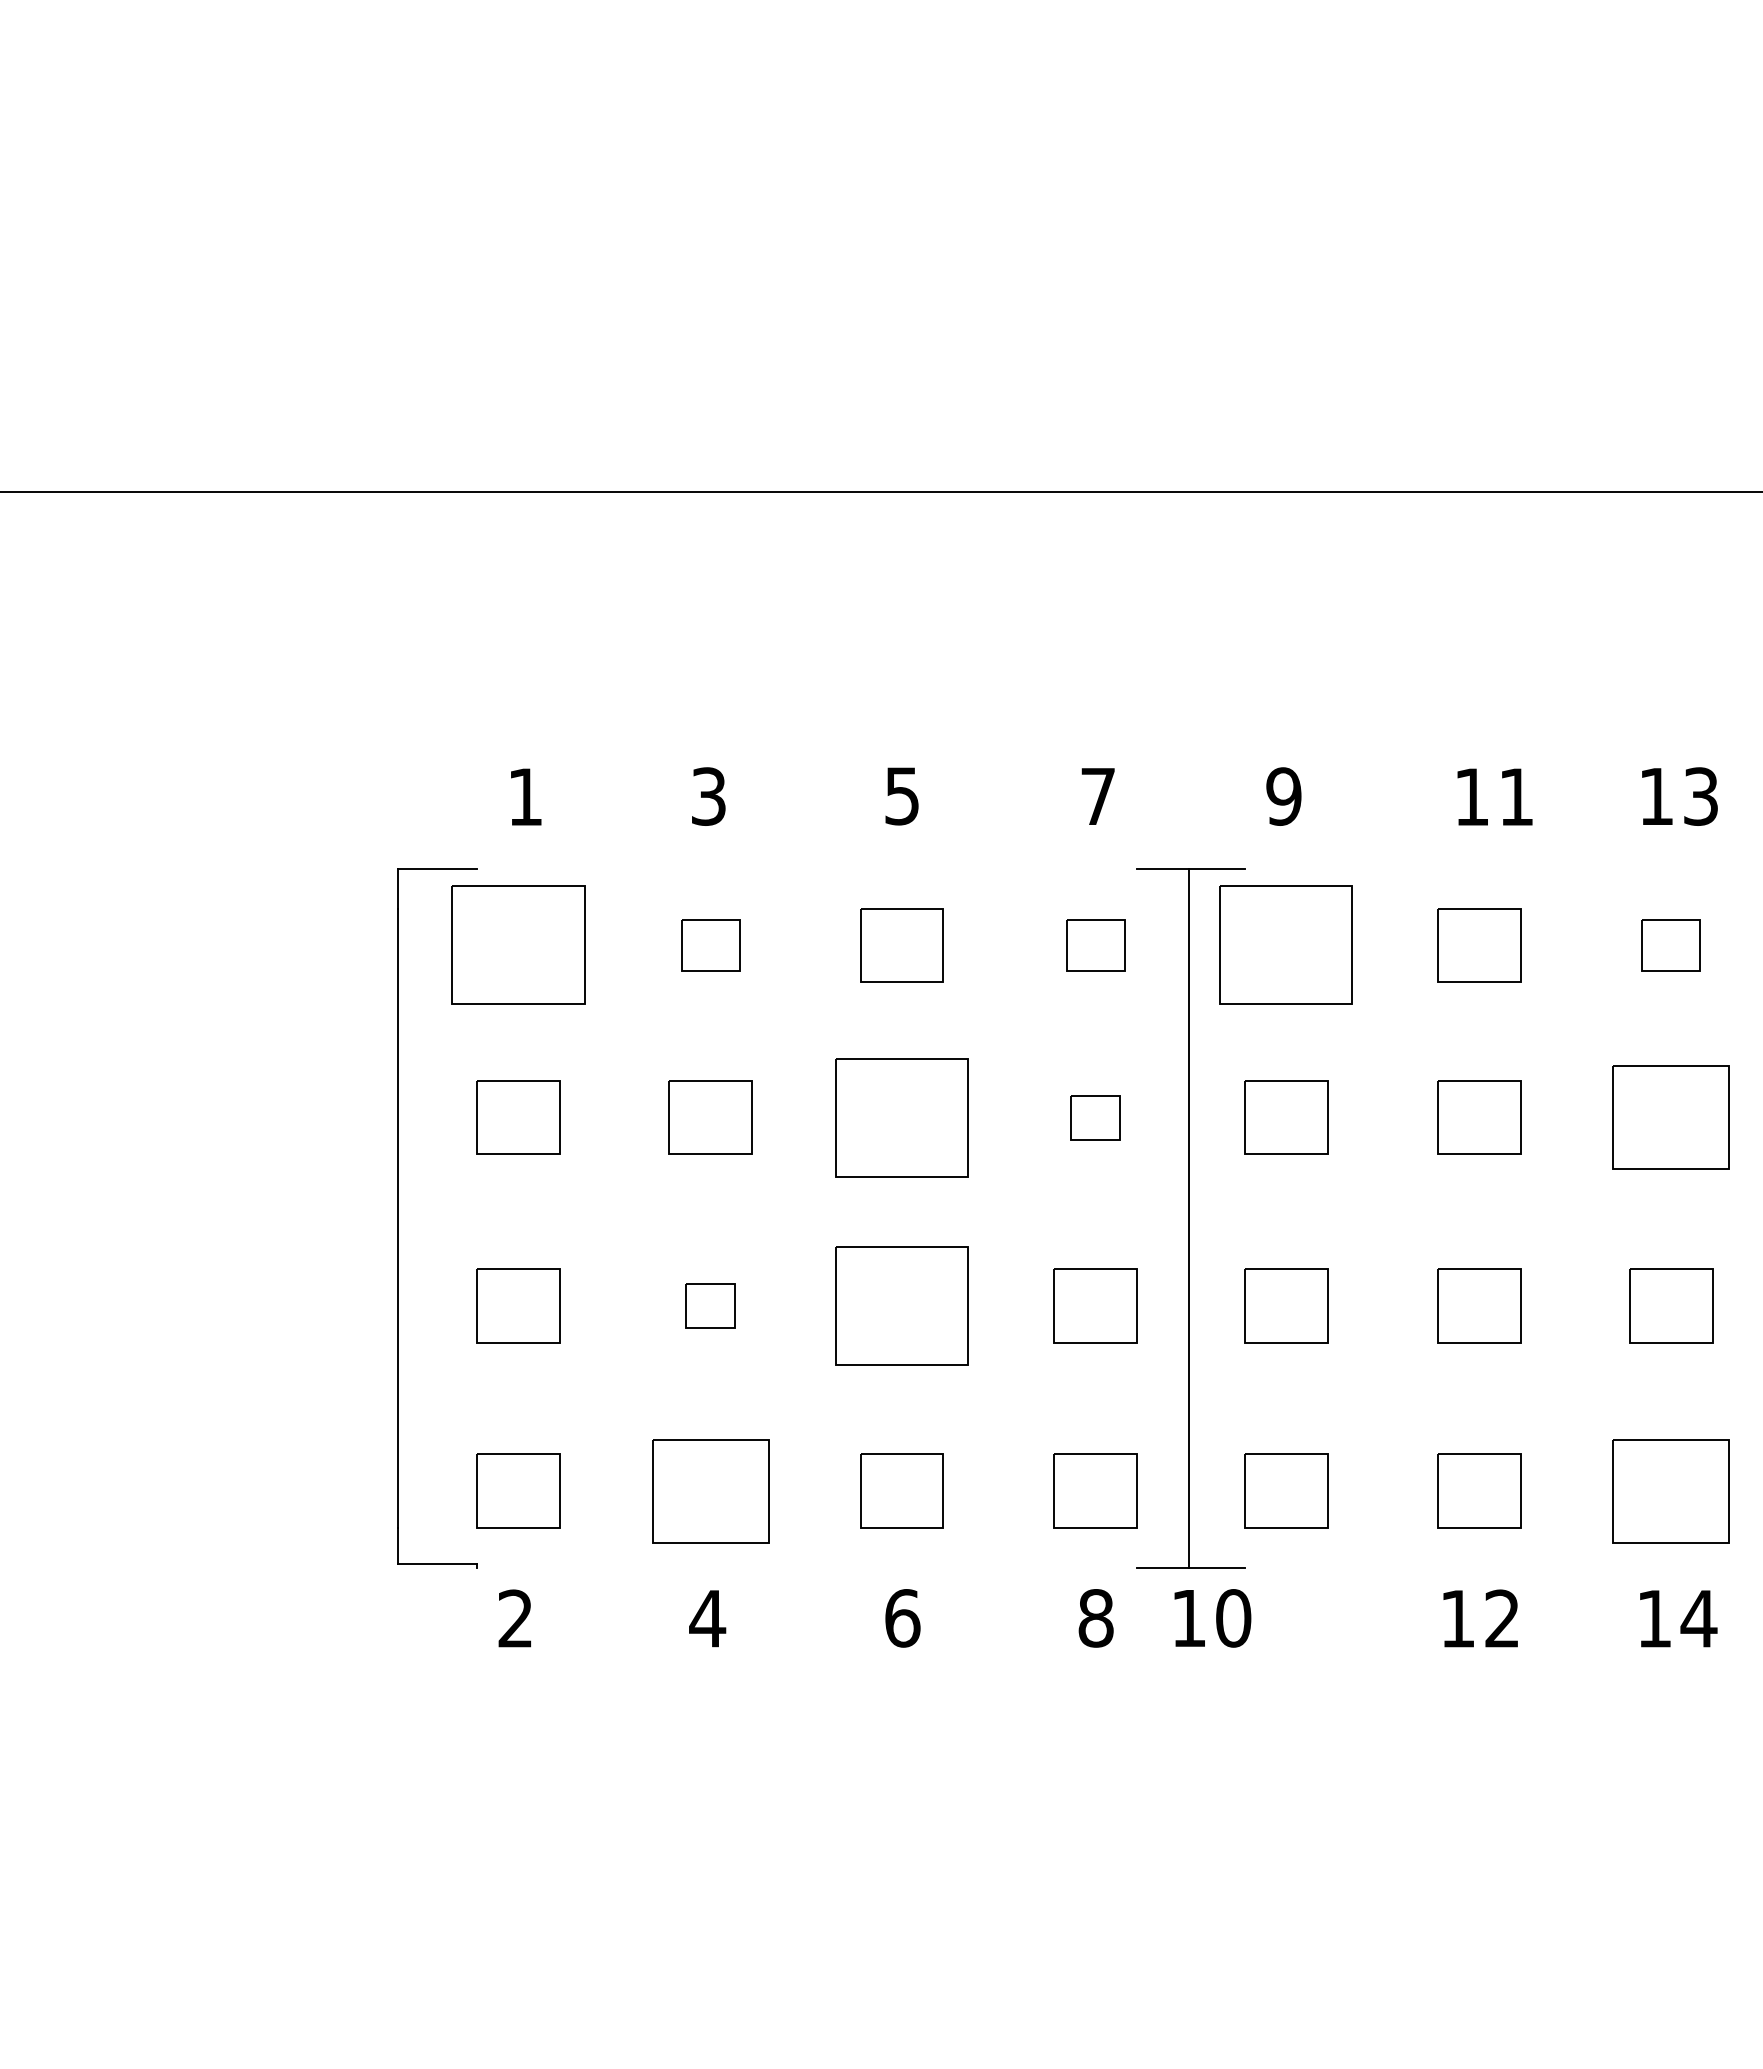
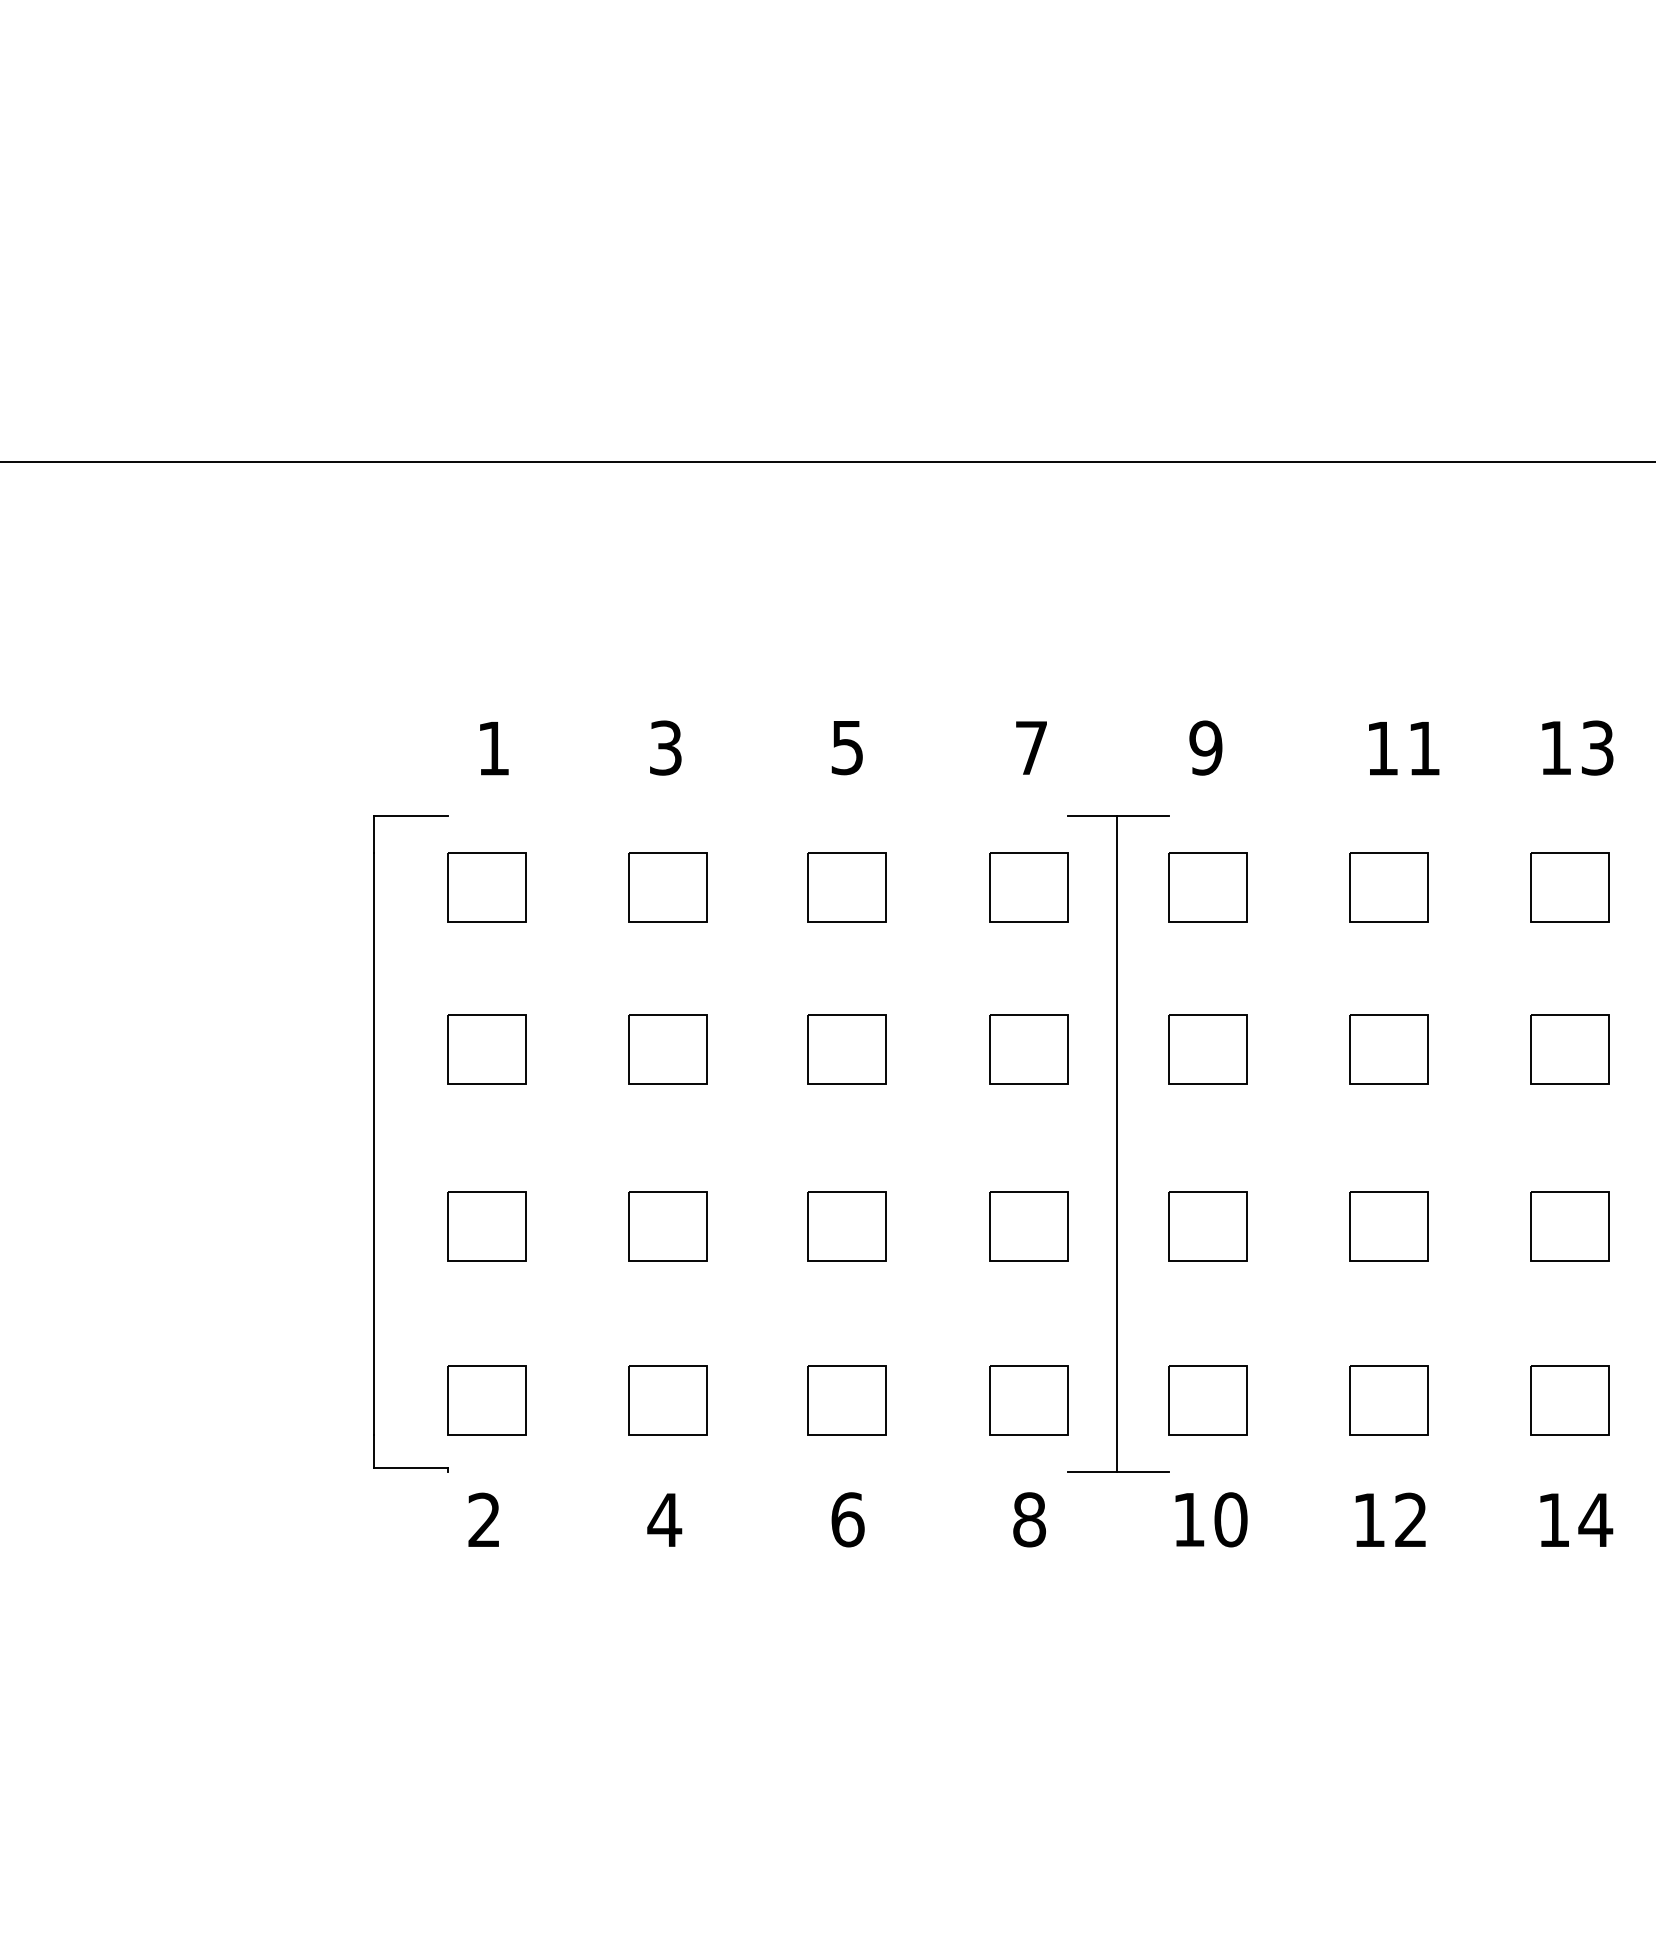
part: (518, 945) -> (487, 887), size x0.62
part: (710, 945) -> (667, 887), size x1.43
part: (1095, 945) -> (1028, 887), size x1.43
part: (1286, 945) -> (1208, 887), size x0.62
part: (1671, 945) -> (1569, 887), size x1.43
part: (901, 1117) -> (846, 1049), size x0.62
part: (1095, 1117) -> (1028, 1049), size x1.67
part: (1671, 1117) -> (1569, 1049), size x0.71
part: (710, 1305) -> (667, 1225), size x1.67
part: (901, 1305) -> (846, 1225), size x0.62
part: (710, 1490) -> (667, 1399), size x0.71
part: (1671, 1490) -> (1569, 1399), size x0.71
text: (1212, 1618) -> (1211, 1519), moved

